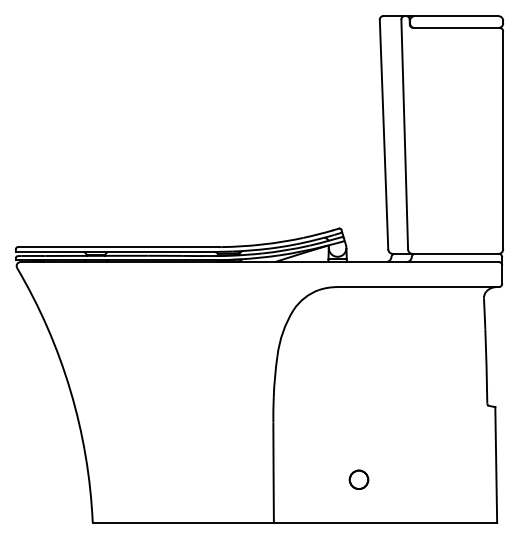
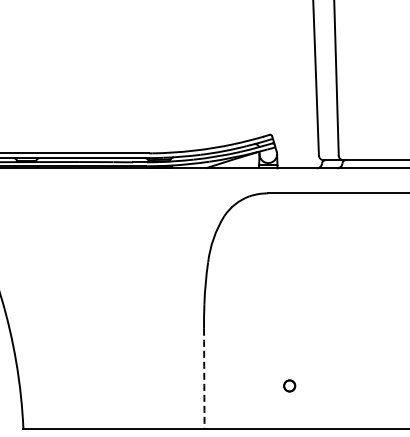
arc: (273, 472) -> (204, 378), solid -> dashed
part: (358, 479) -> (289, 385), size x0.6

